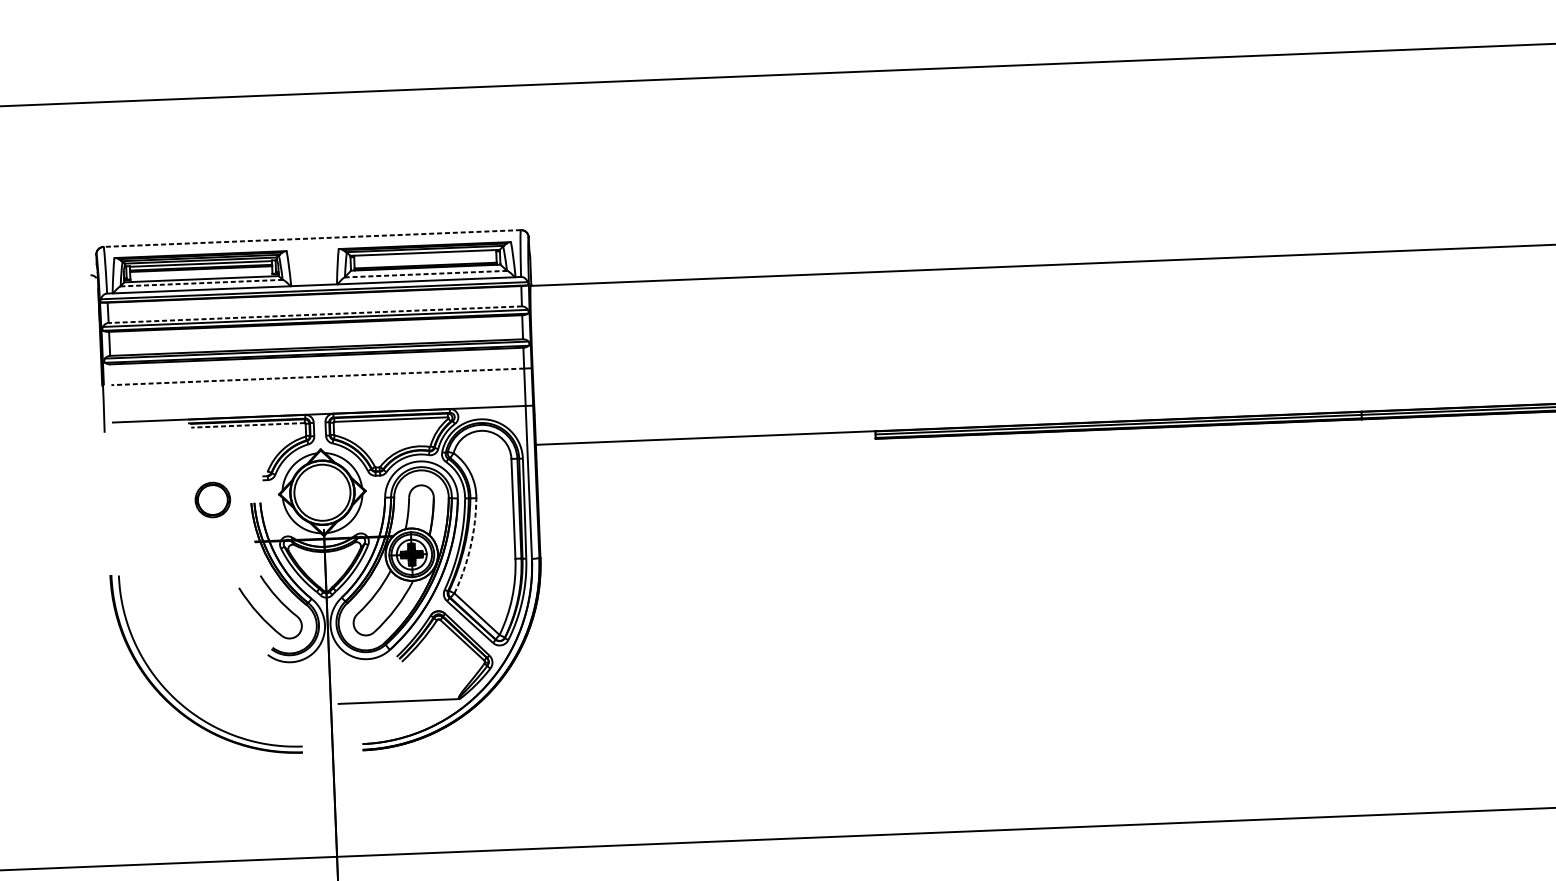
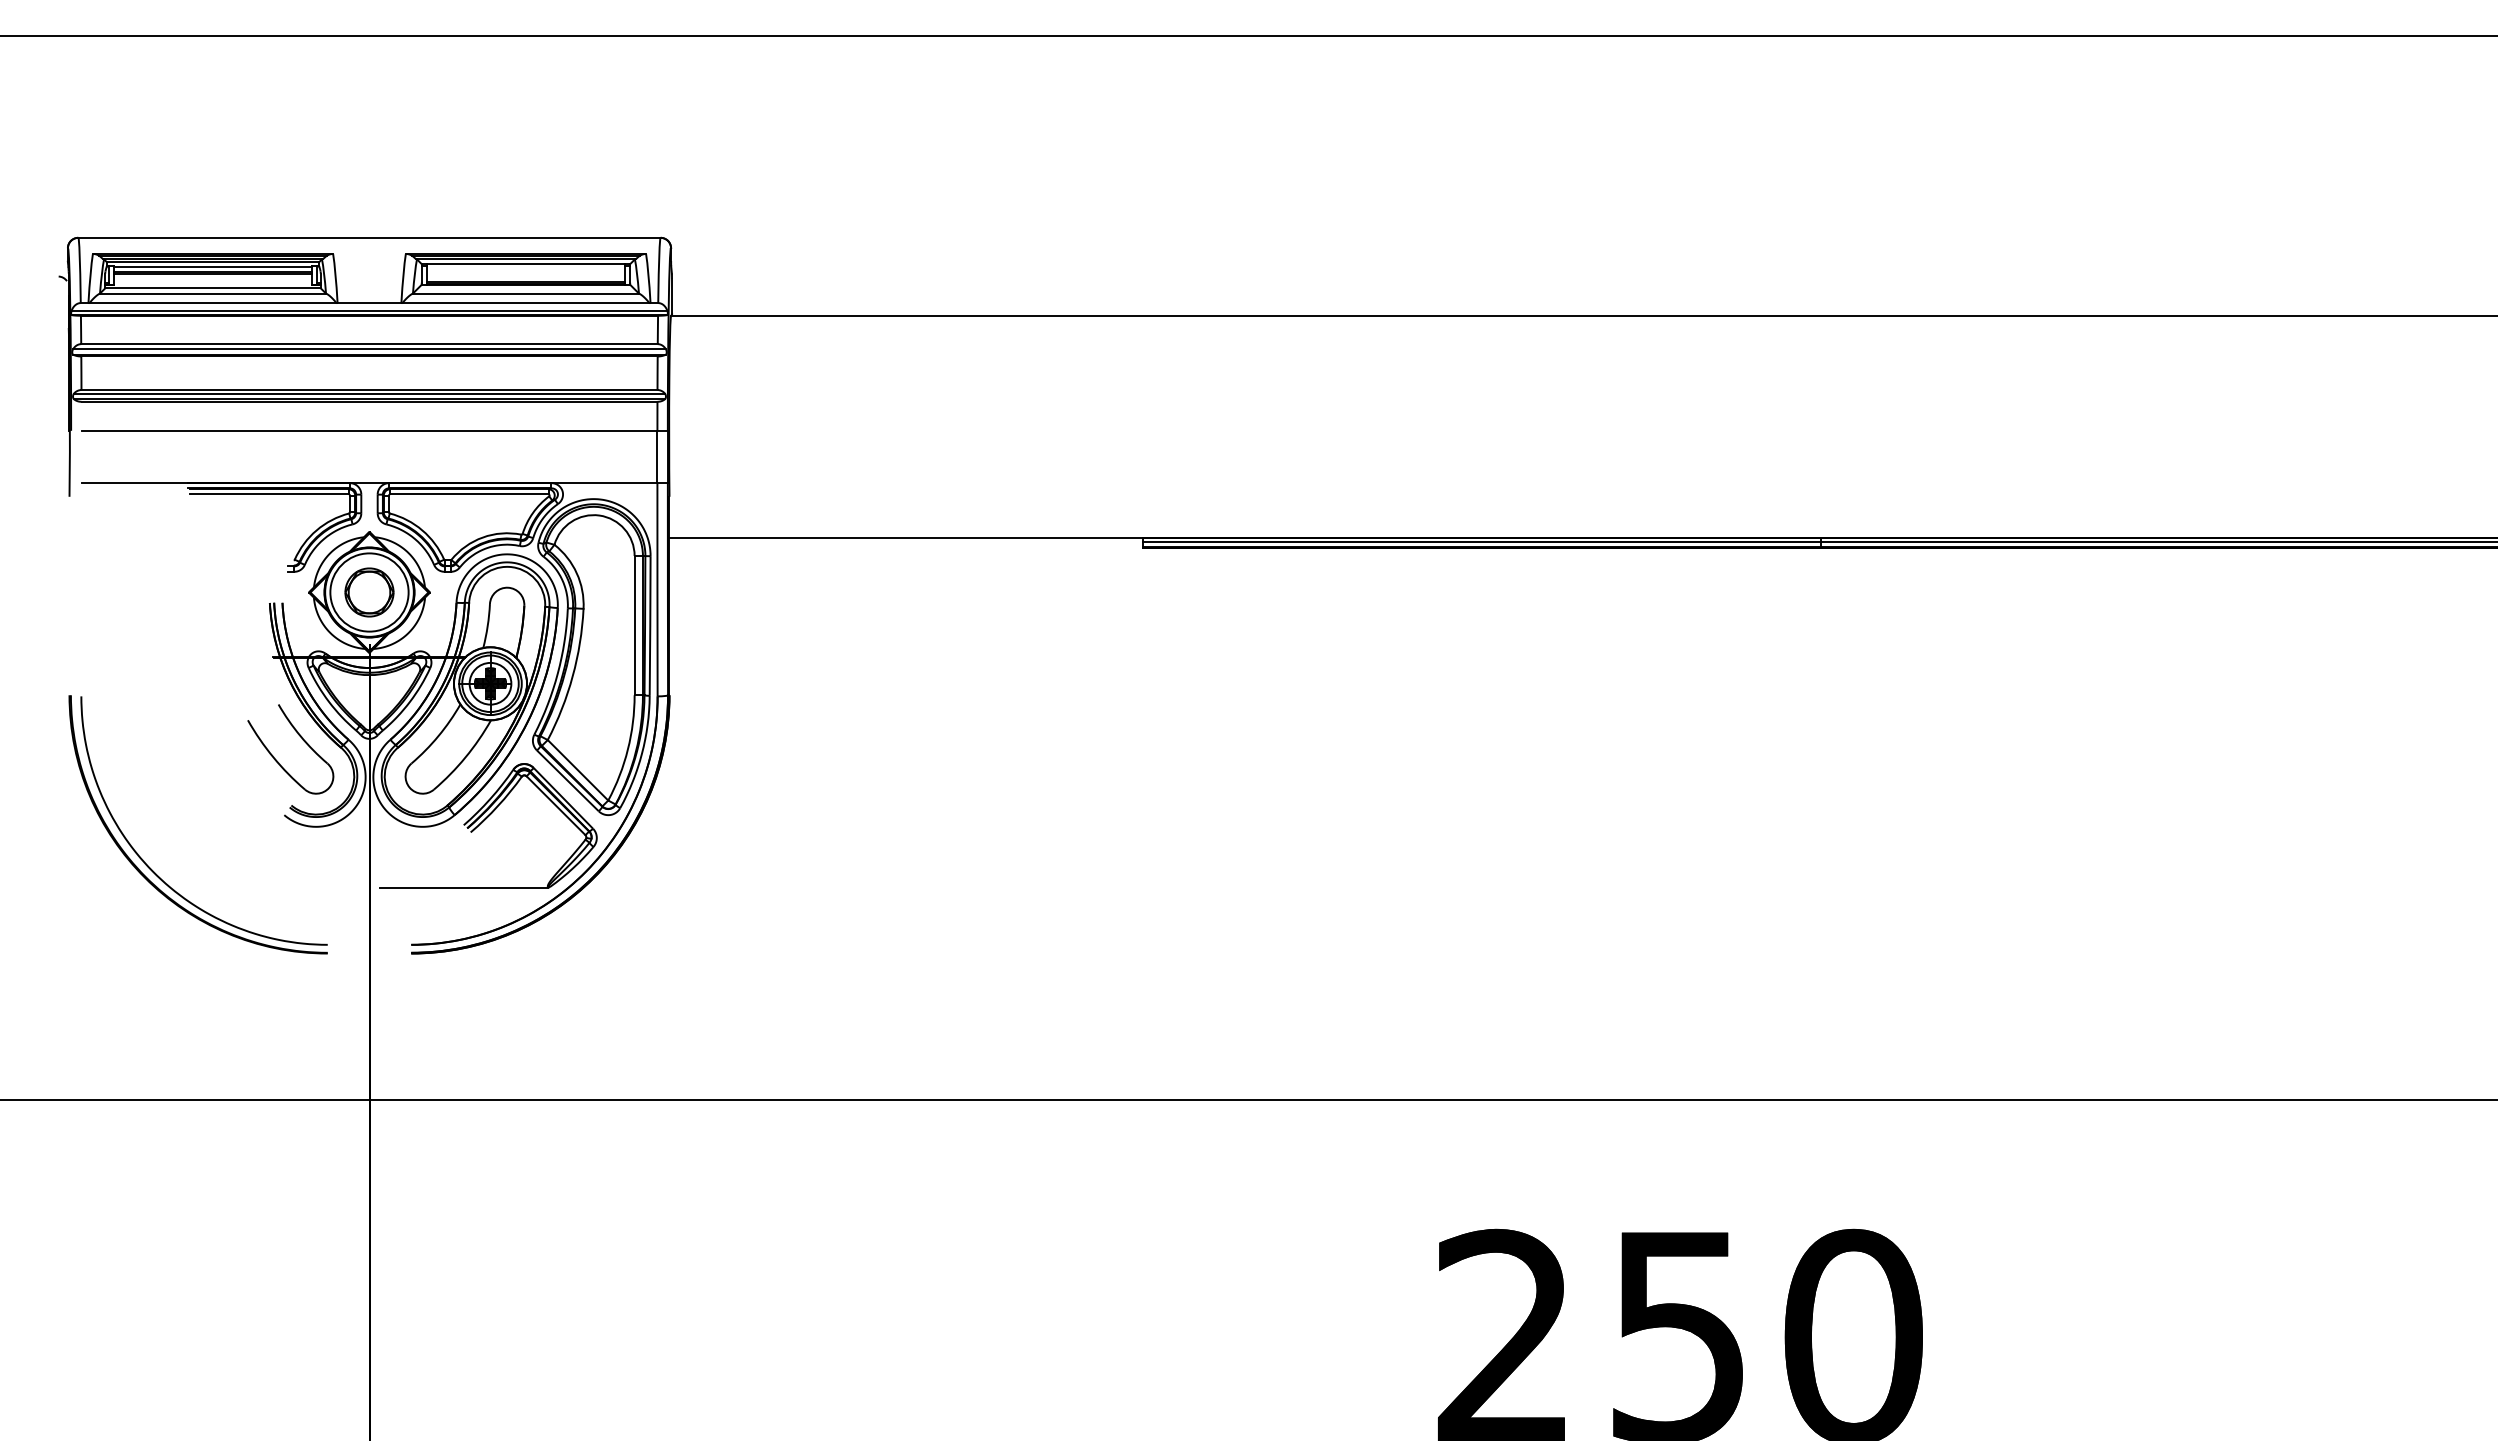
line: (312, 238) -> (369, 237), dashed -> solid
line: (426, 273) -> (526, 293), dashed -> solid
line: (202, 282) -> (213, 293), dashed -> solid
line: (315, 314) -> (369, 344), dashed -> solid
line: (317, 376) -> (369, 430), dashed -> solid
line: (247, 425) -> (269, 494), dashed -> solid
part: (212, 500) -> (369, 592), moved
arc: (470, 547) -> (572, 676), dashed -> solid

